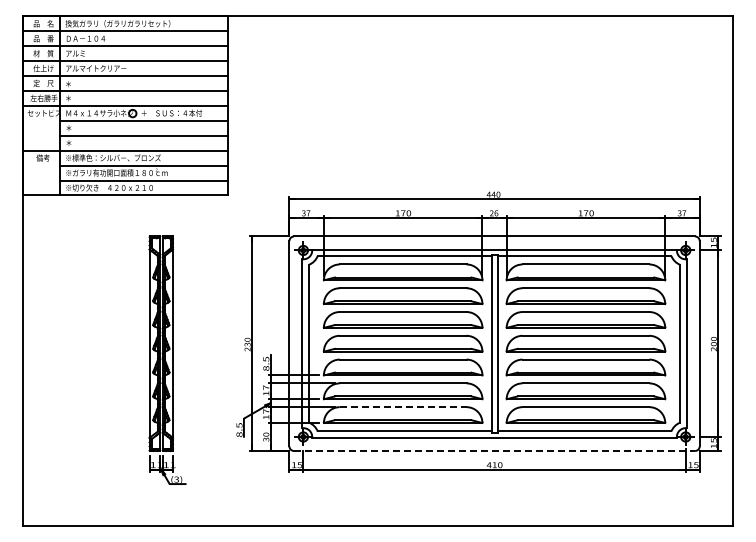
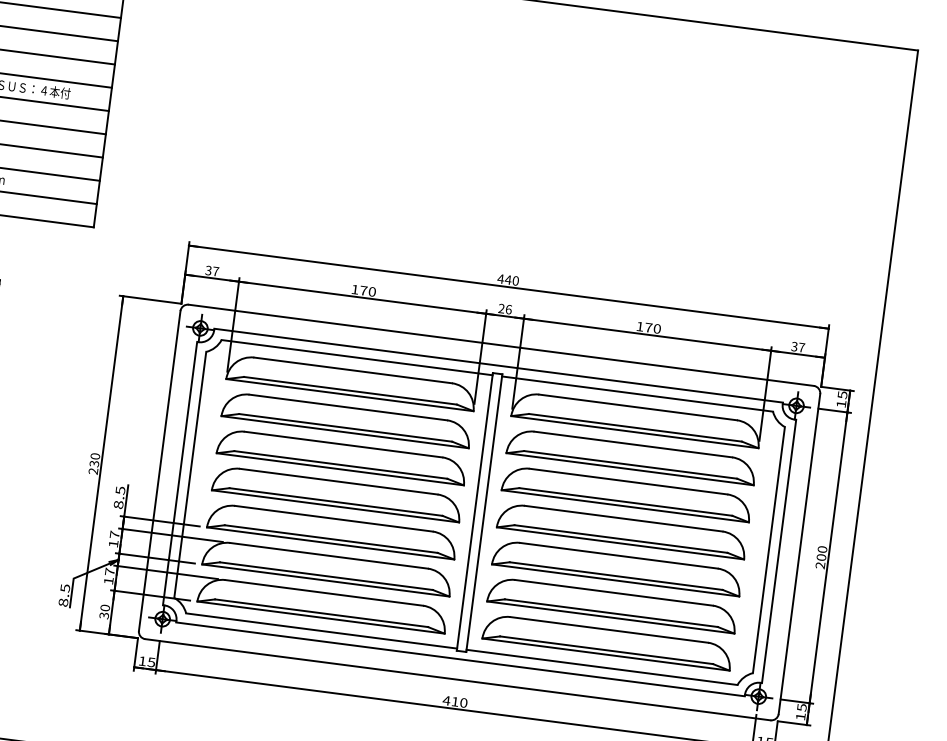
line: (403, 407) -> (324, 593), dashed -> solid
line: (494, 450) -> (457, 678), dashed -> solid

